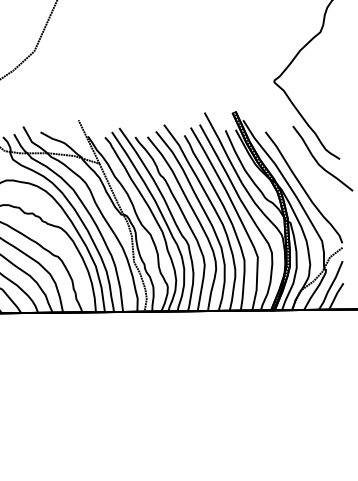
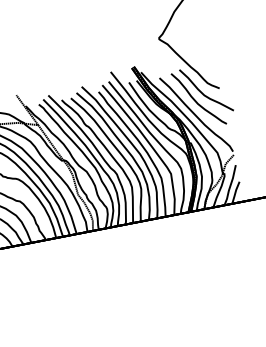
curve: (307, 170) -> (196, 101), added

